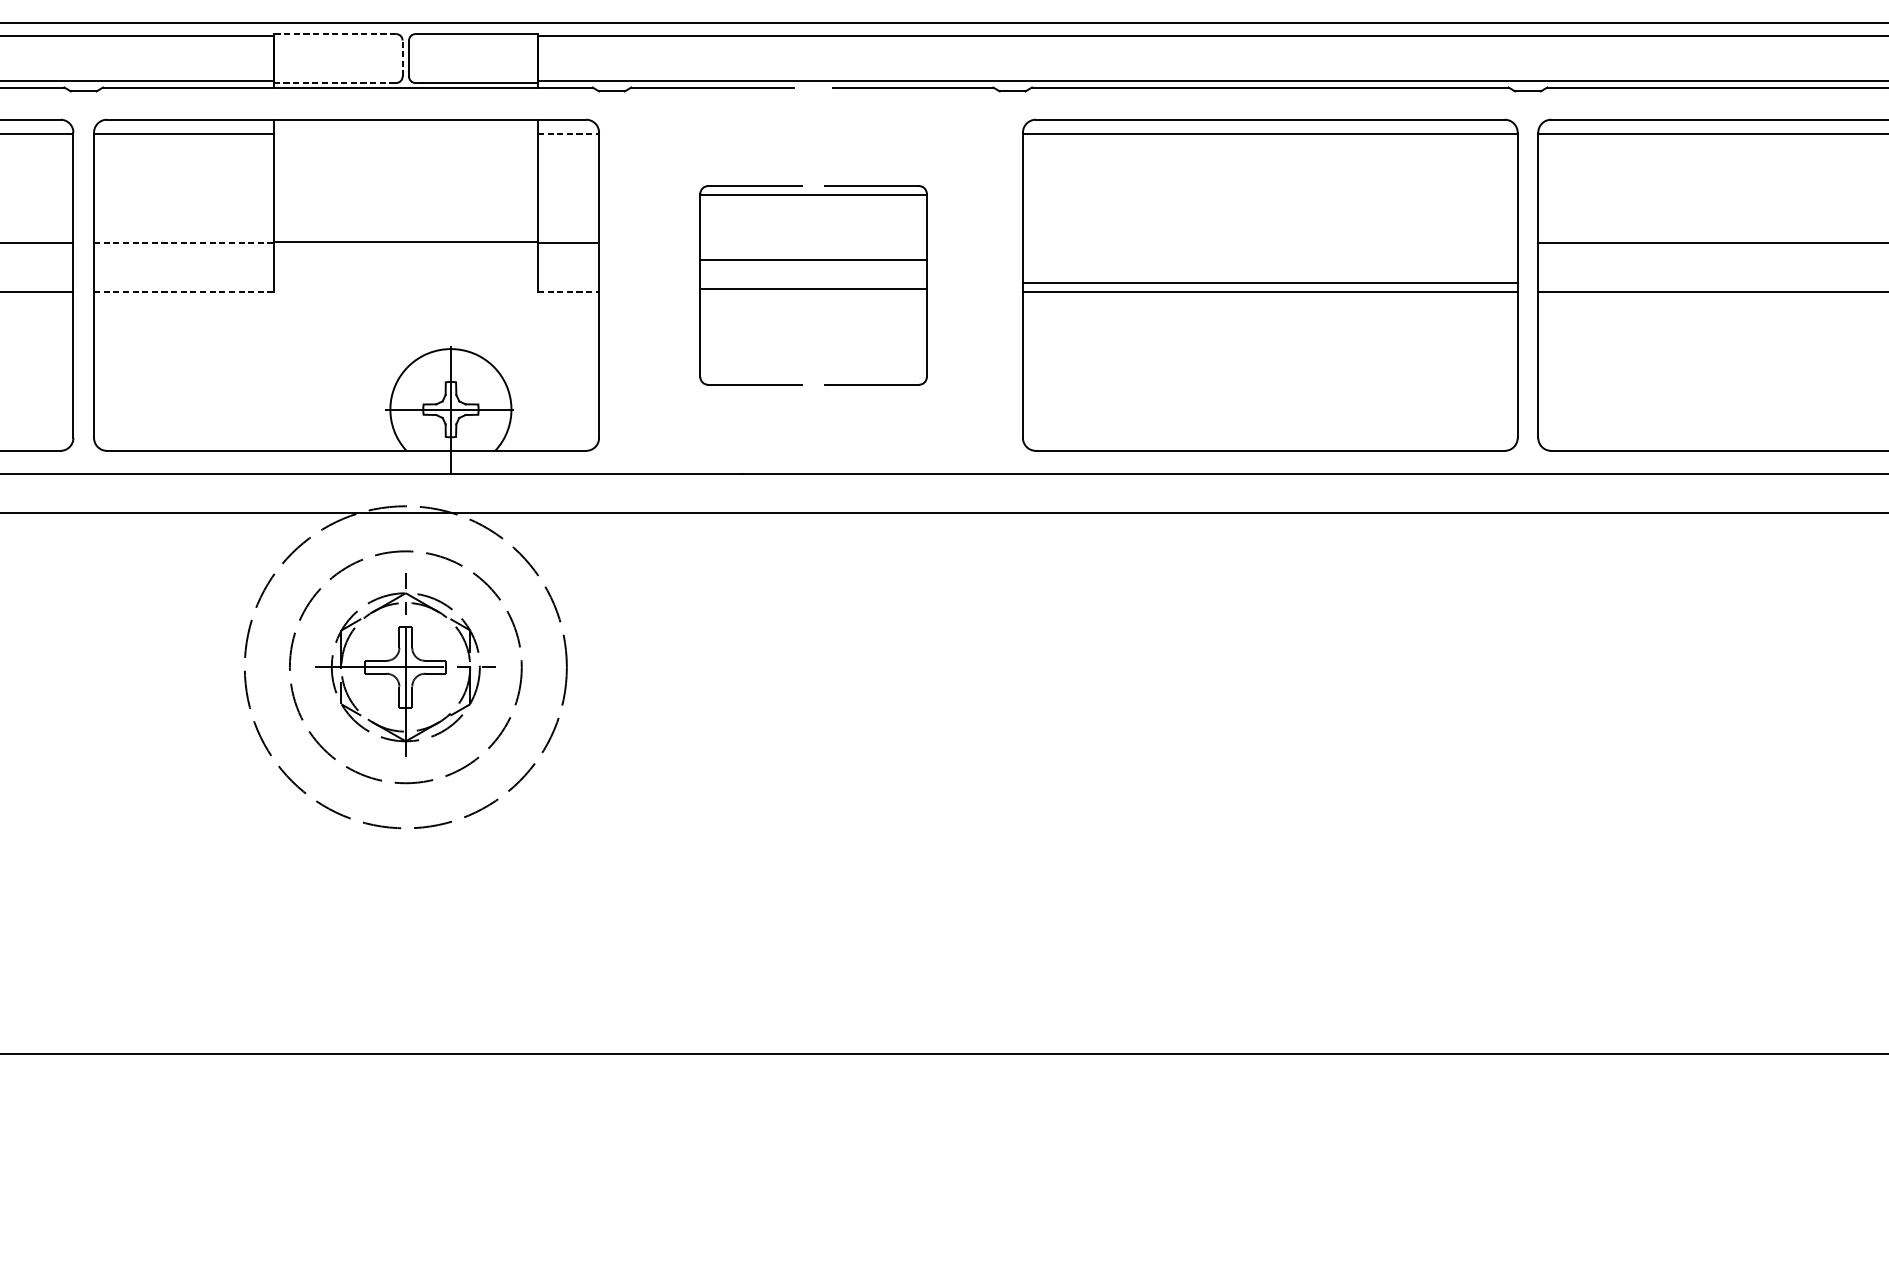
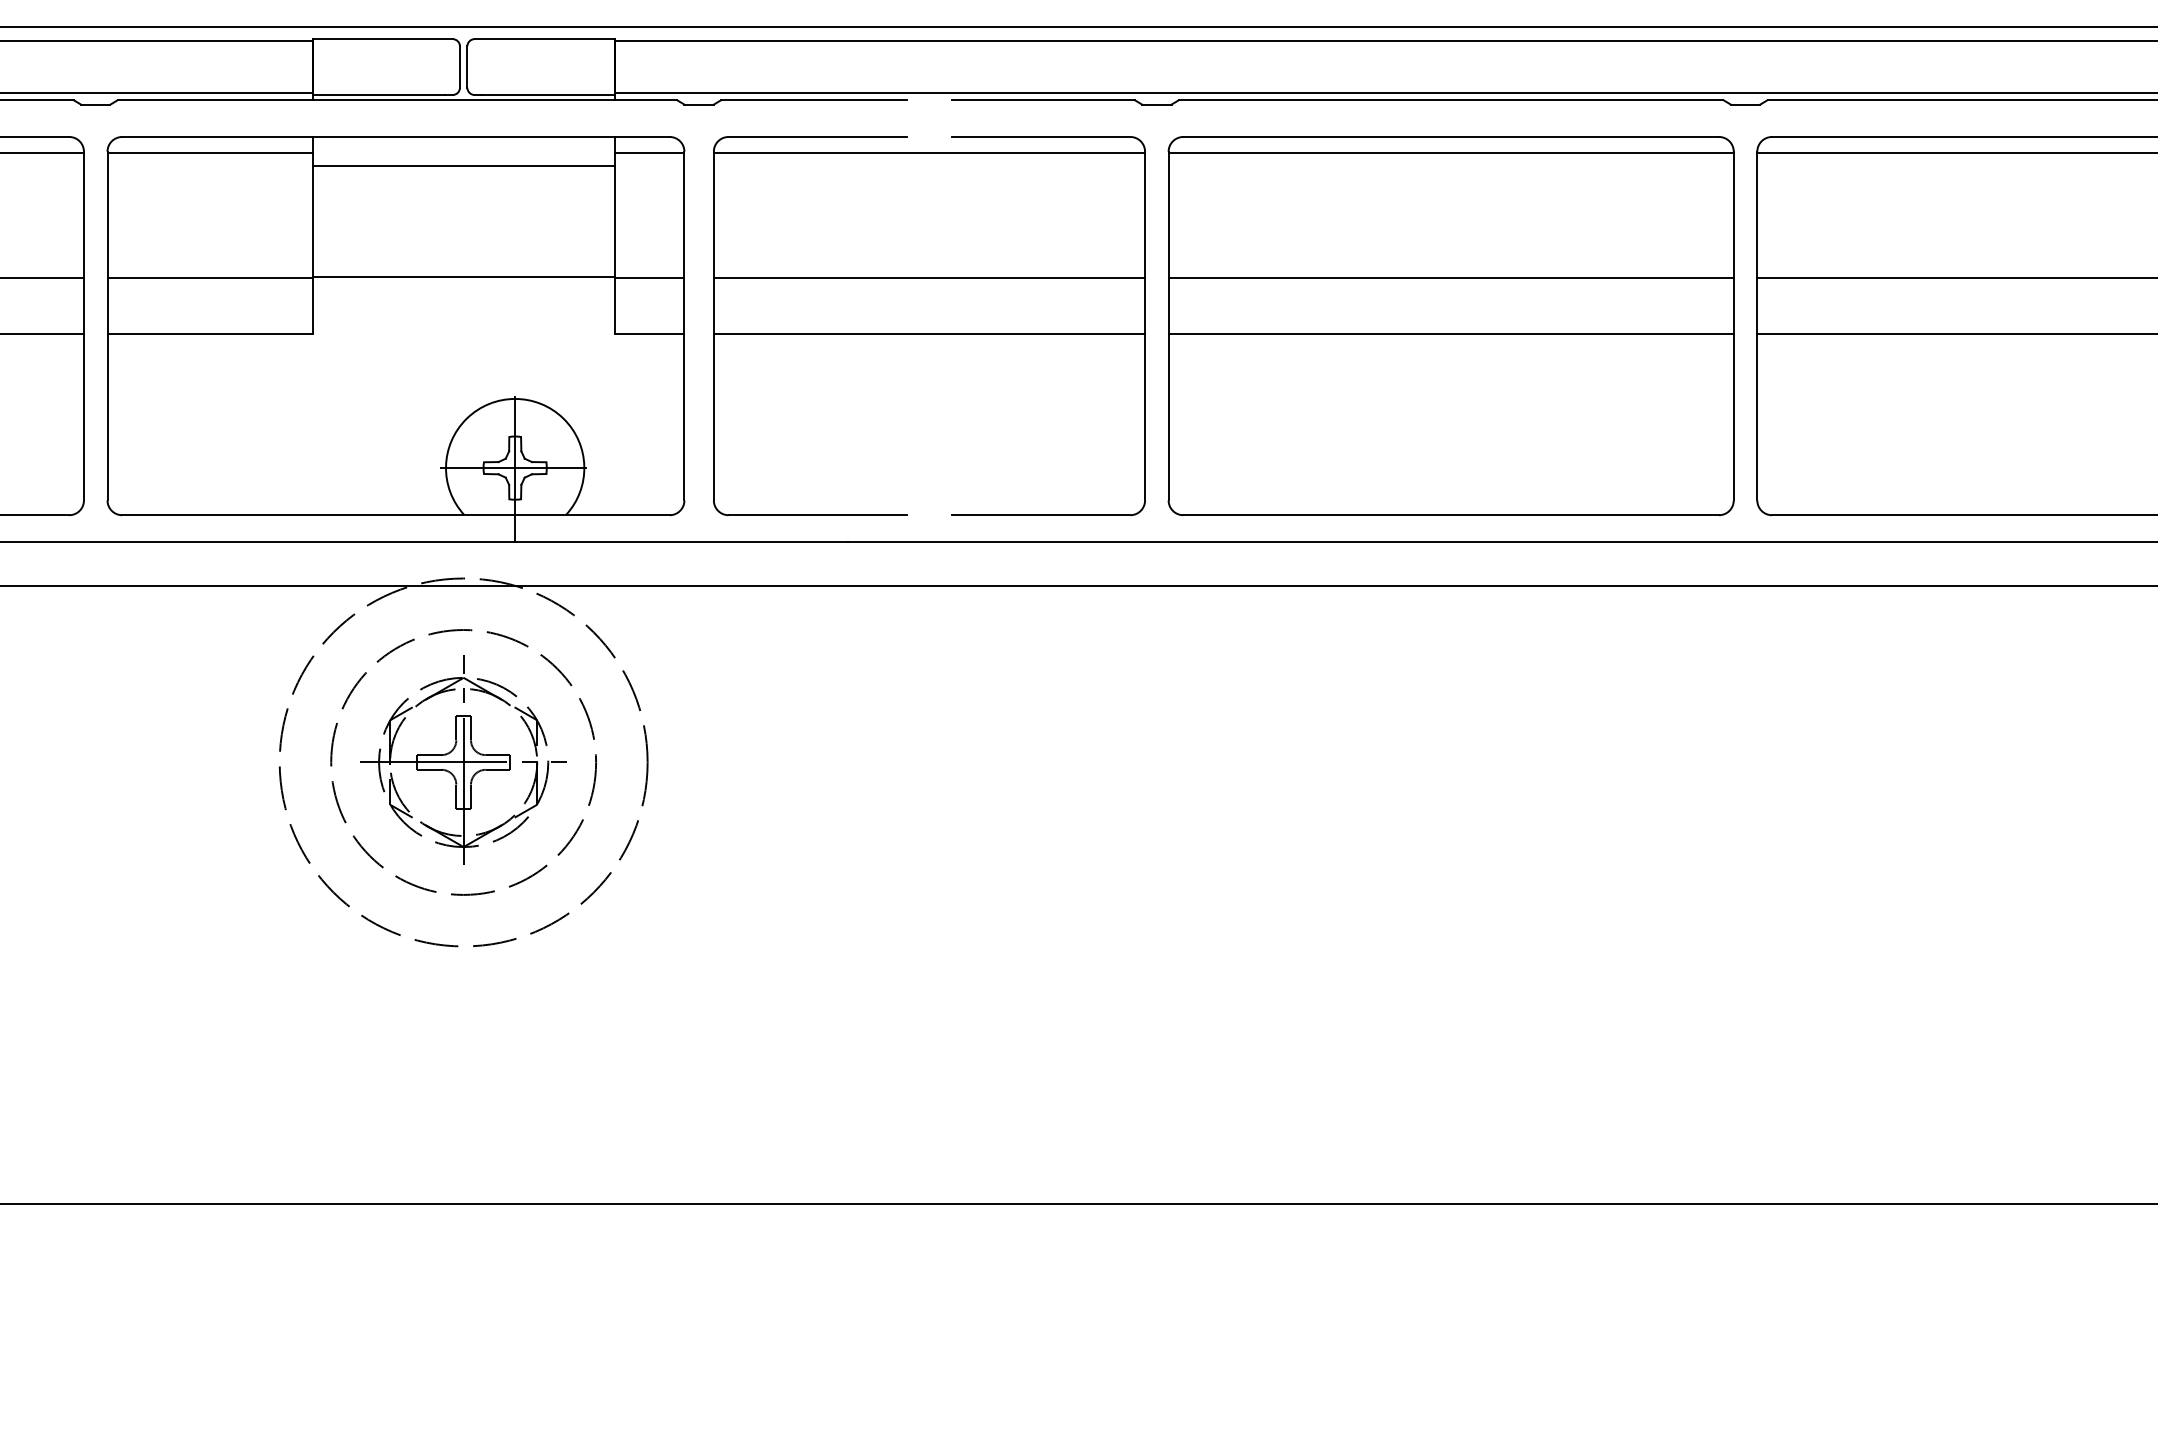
line: (334, 34) -> (382, 39), dashed -> solid
line: (402, 58) -> (459, 67), dashed -> solid
line: (332, 83) -> (379, 95), dashed -> solid
line: (568, 134) -> (649, 153), dashed -> solid
line: (405, 145) -> (463, 166), added
line: (184, 242) -> (210, 277), dashed -> solid
line: (1269, 283) -> (1450, 277), moved
part: (813, 285) -> (929, 326), size x1.67
line: (184, 291) -> (210, 333), dashed -> solid
line: (568, 291) -> (649, 333), dashed -> solid

